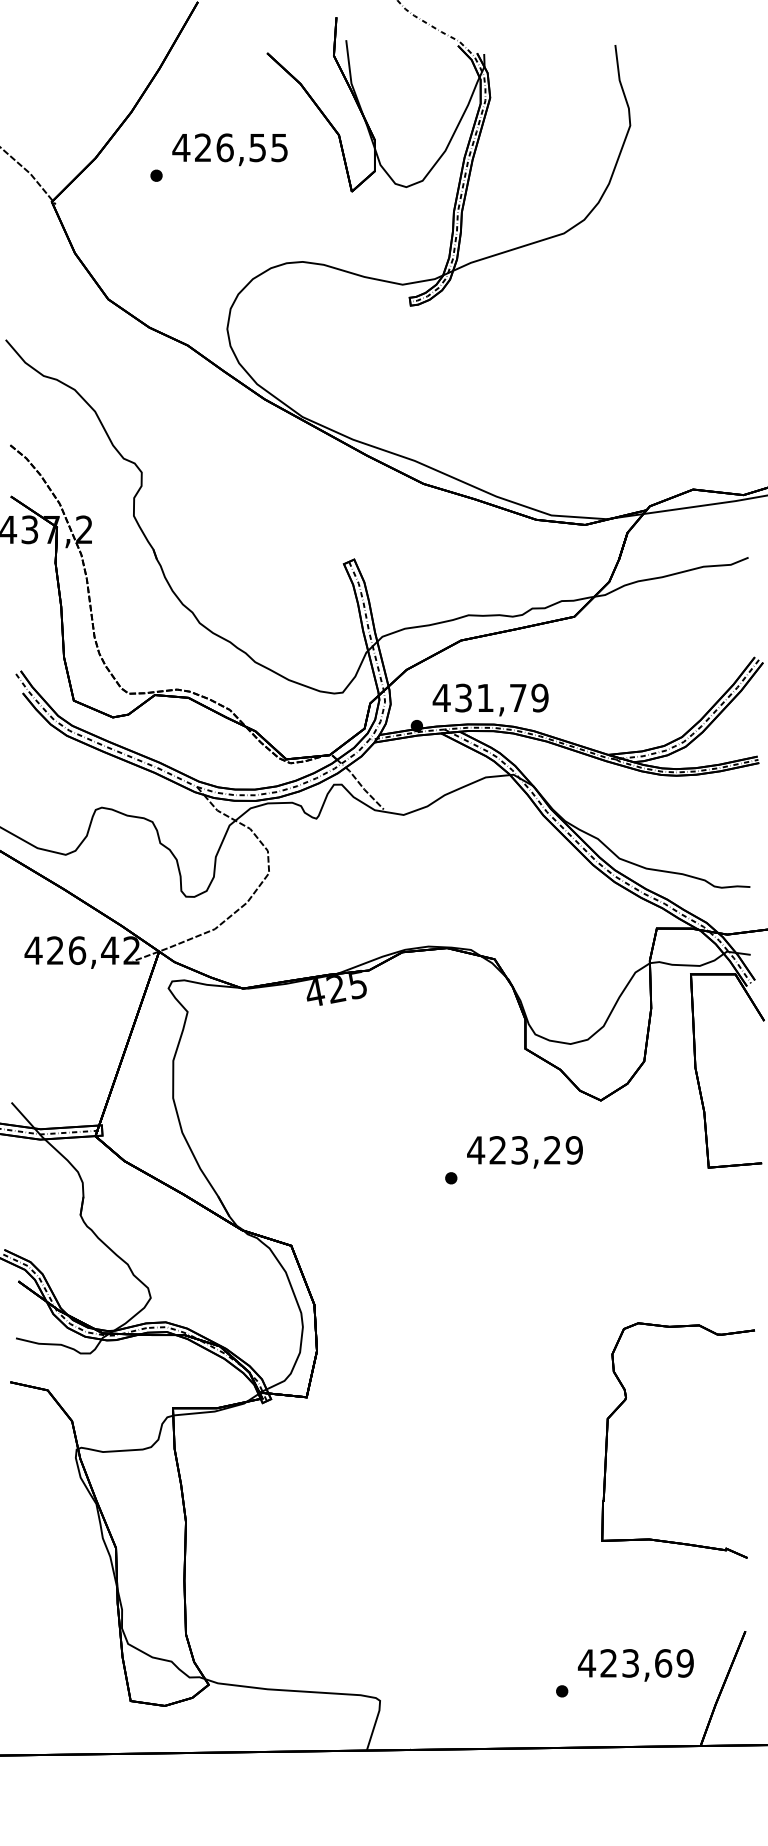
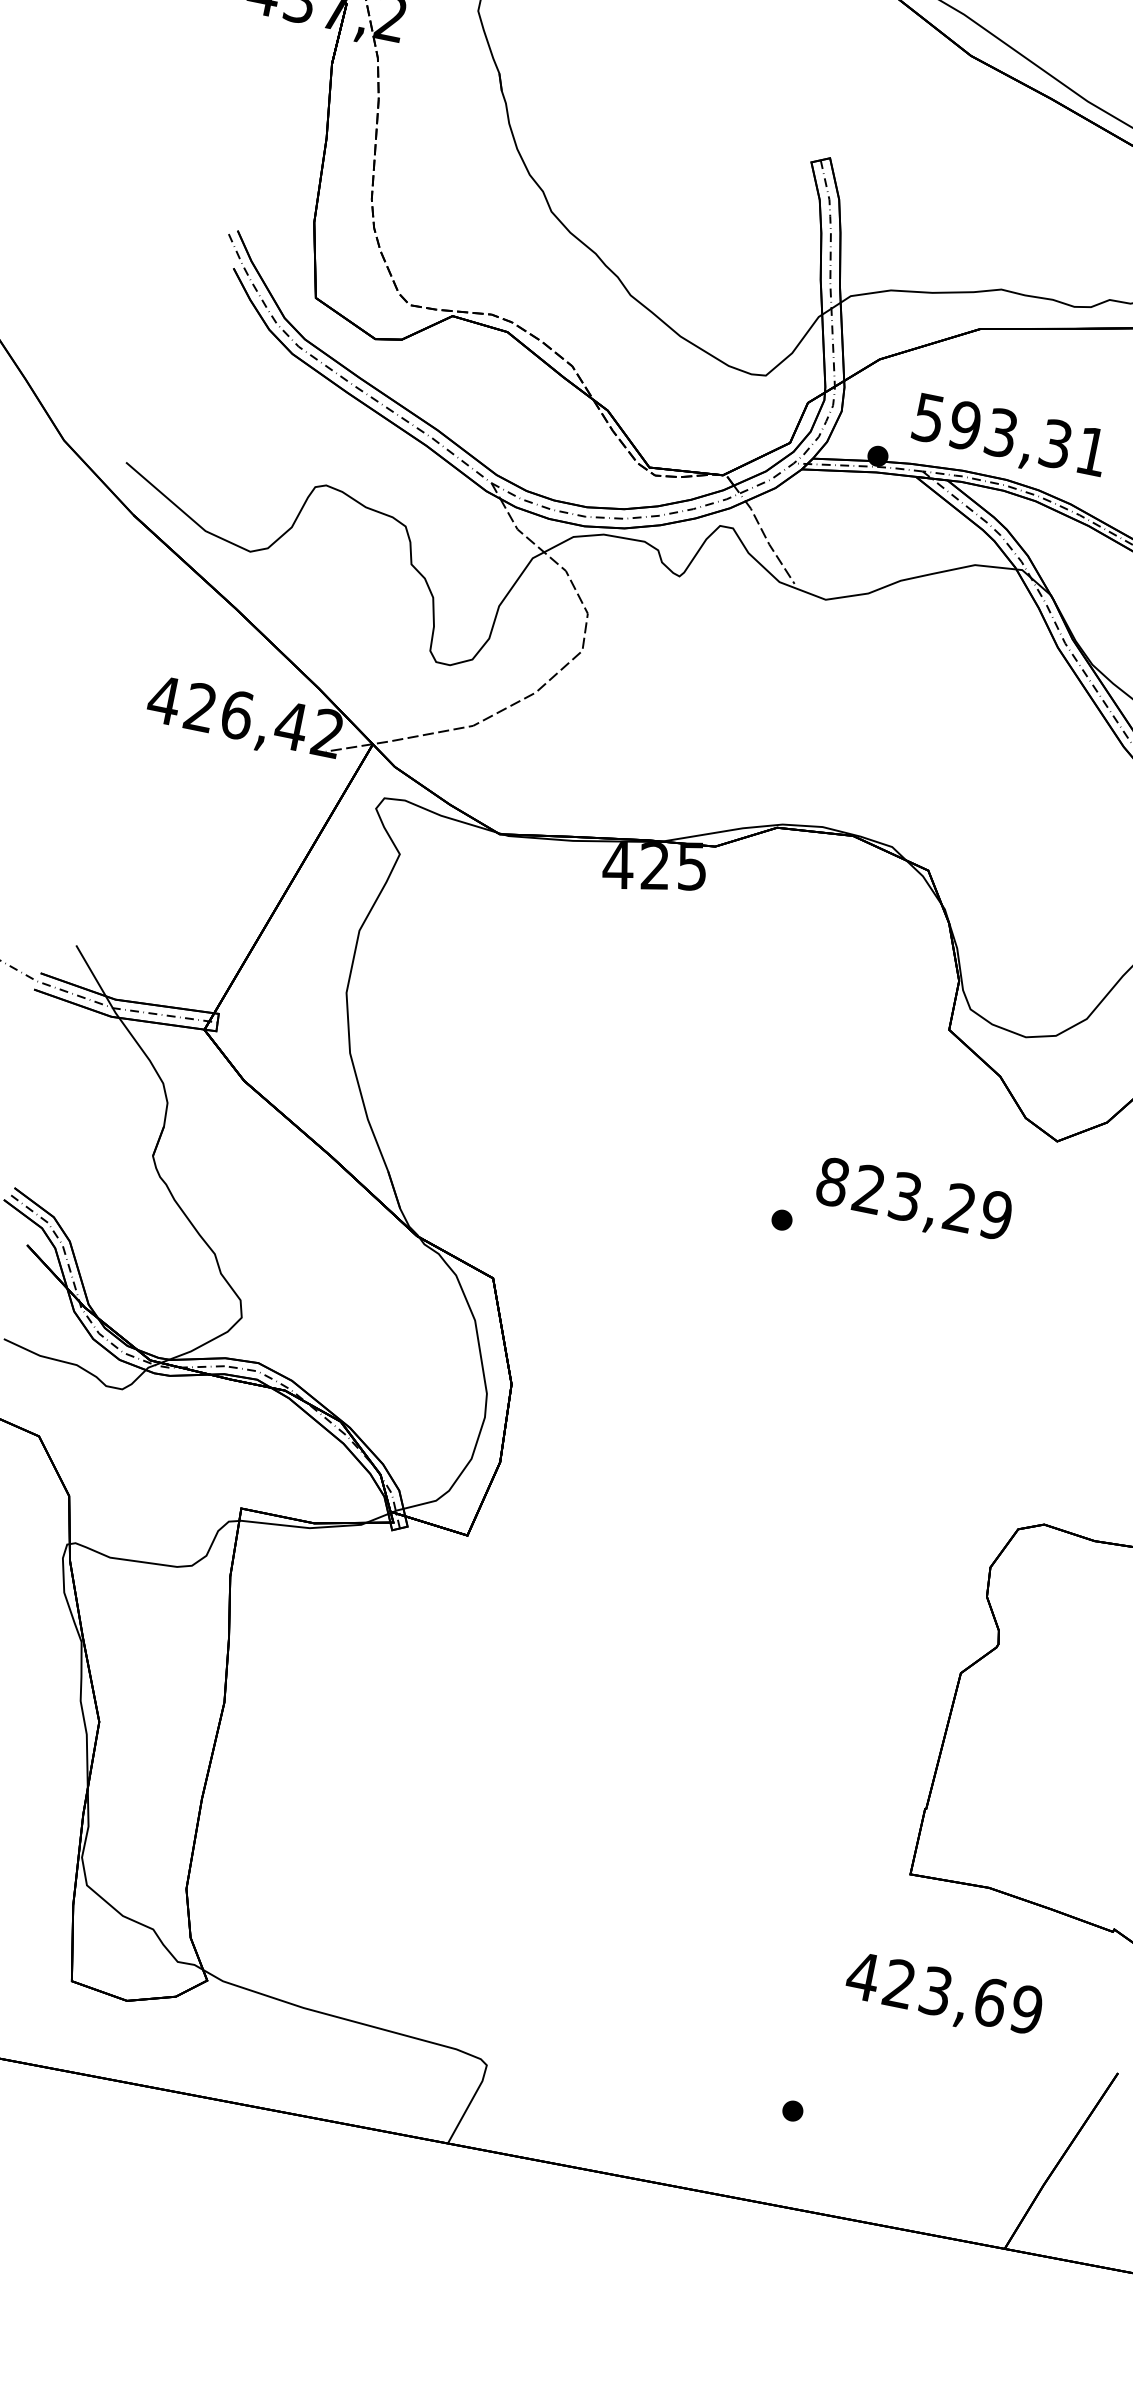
text: (490, 697) -> (1009, 433), 431,79 -> 593,31
text: (476, 1150) -> (833, 1182), 423,29 -> 823,29
text: (635, 1665) -> (943, 1996), moved

